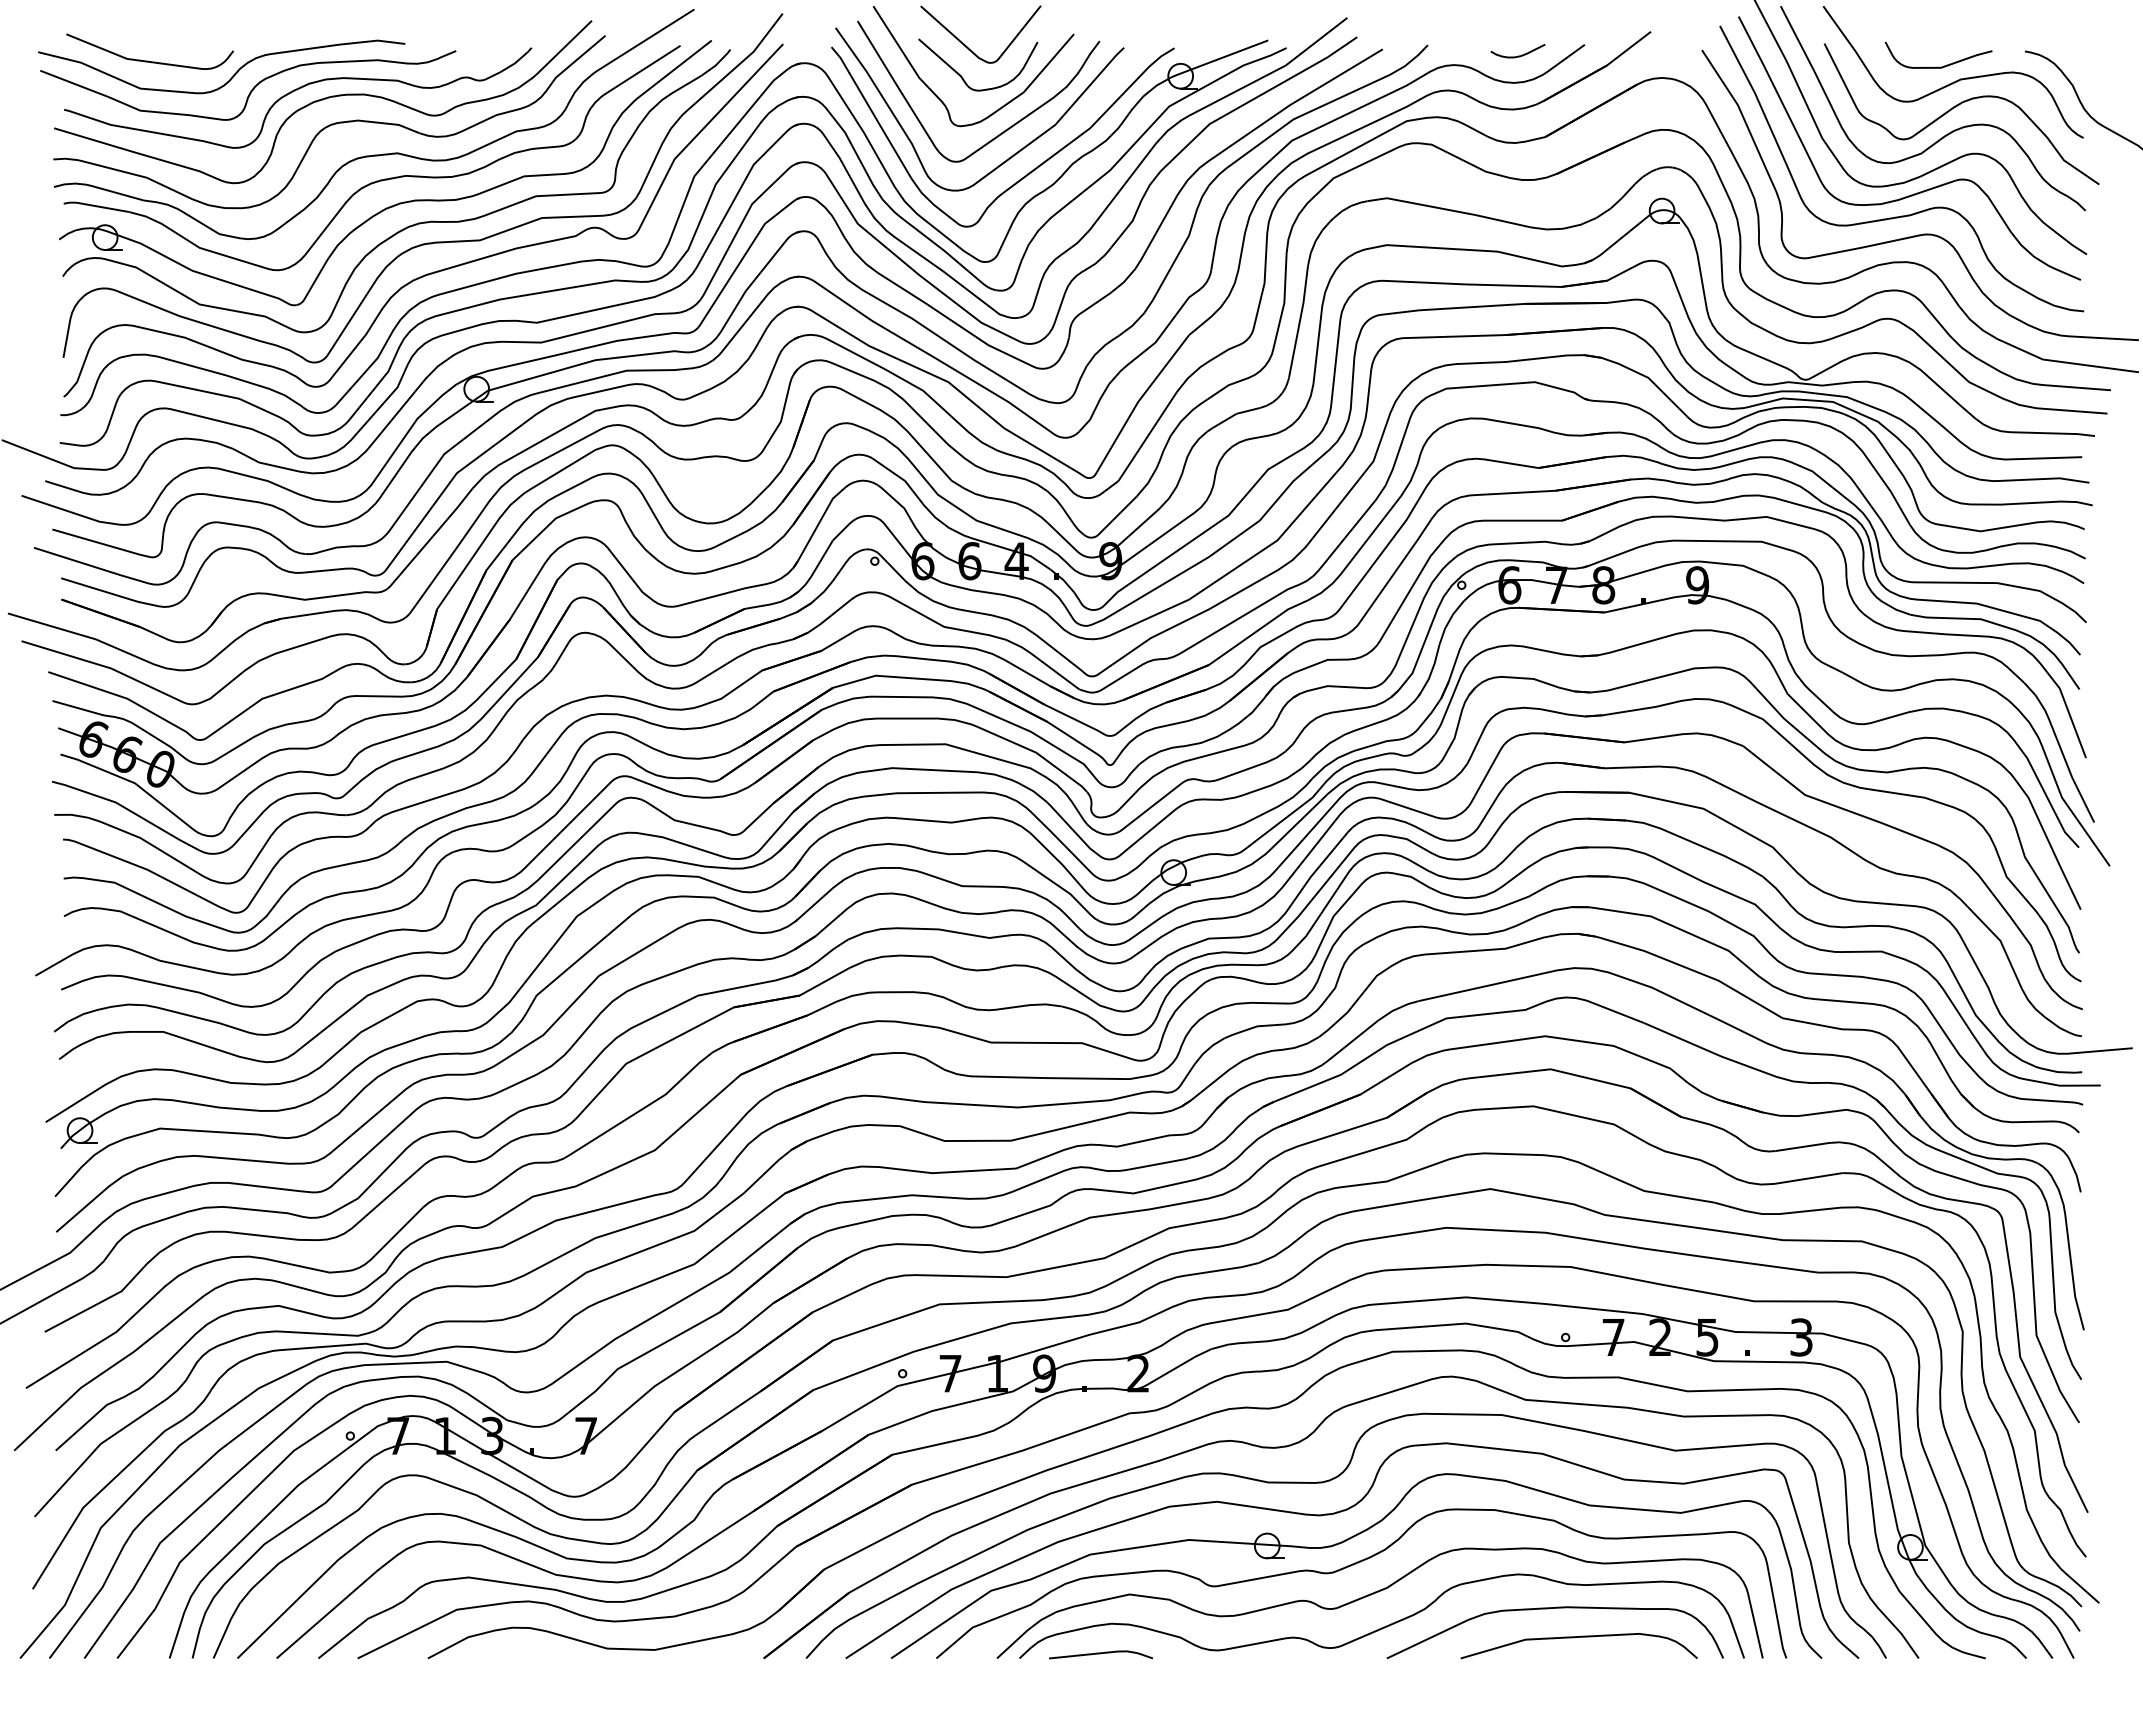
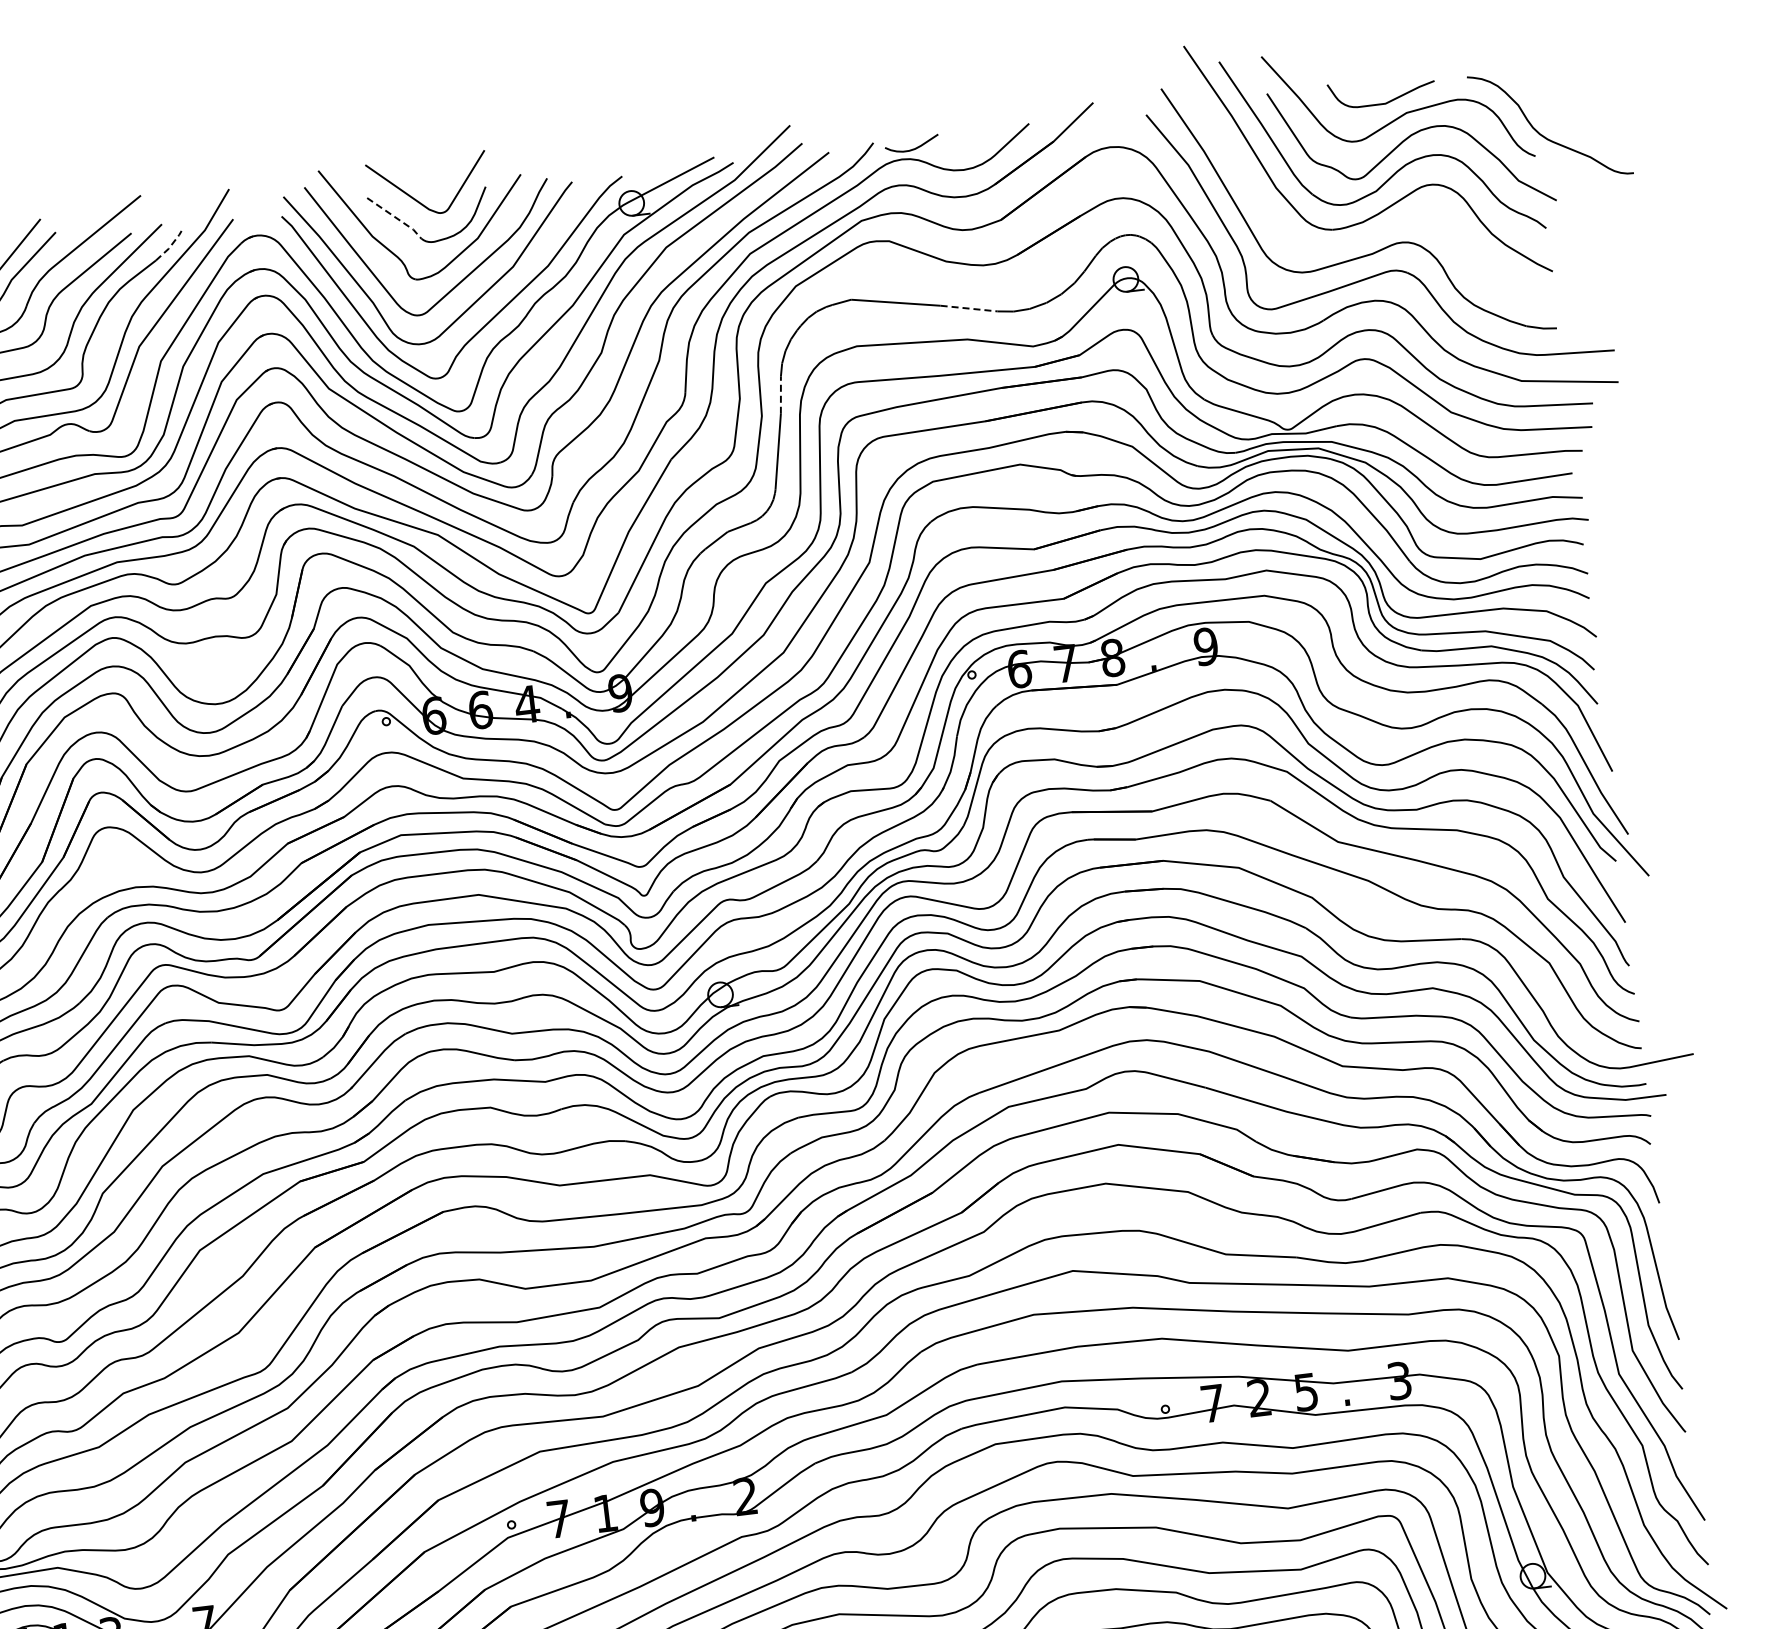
curve: (1517, 55) -> (912, 148), moved
line: (945, 62) -> (396, 218), solid -> dashed
line: (717, 63) -> (170, 246), solid -> dashed
part: (1922, 190) -> (1381, 227), removed
line: (1502, 221) -> (968, 308), solid -> dashed
line: (1305, 284) -> (780, 395), solid -> dashed

